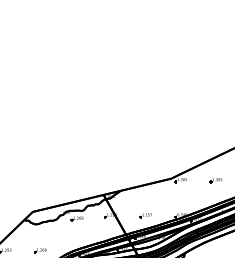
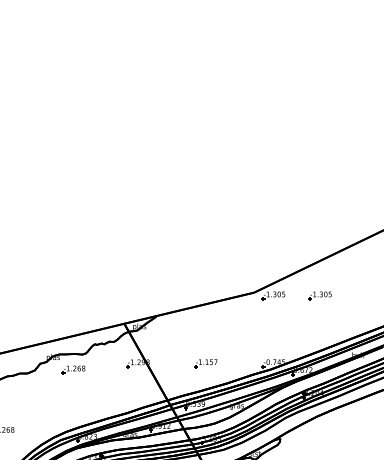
part: (215, 180) -> (318, 295), moved

